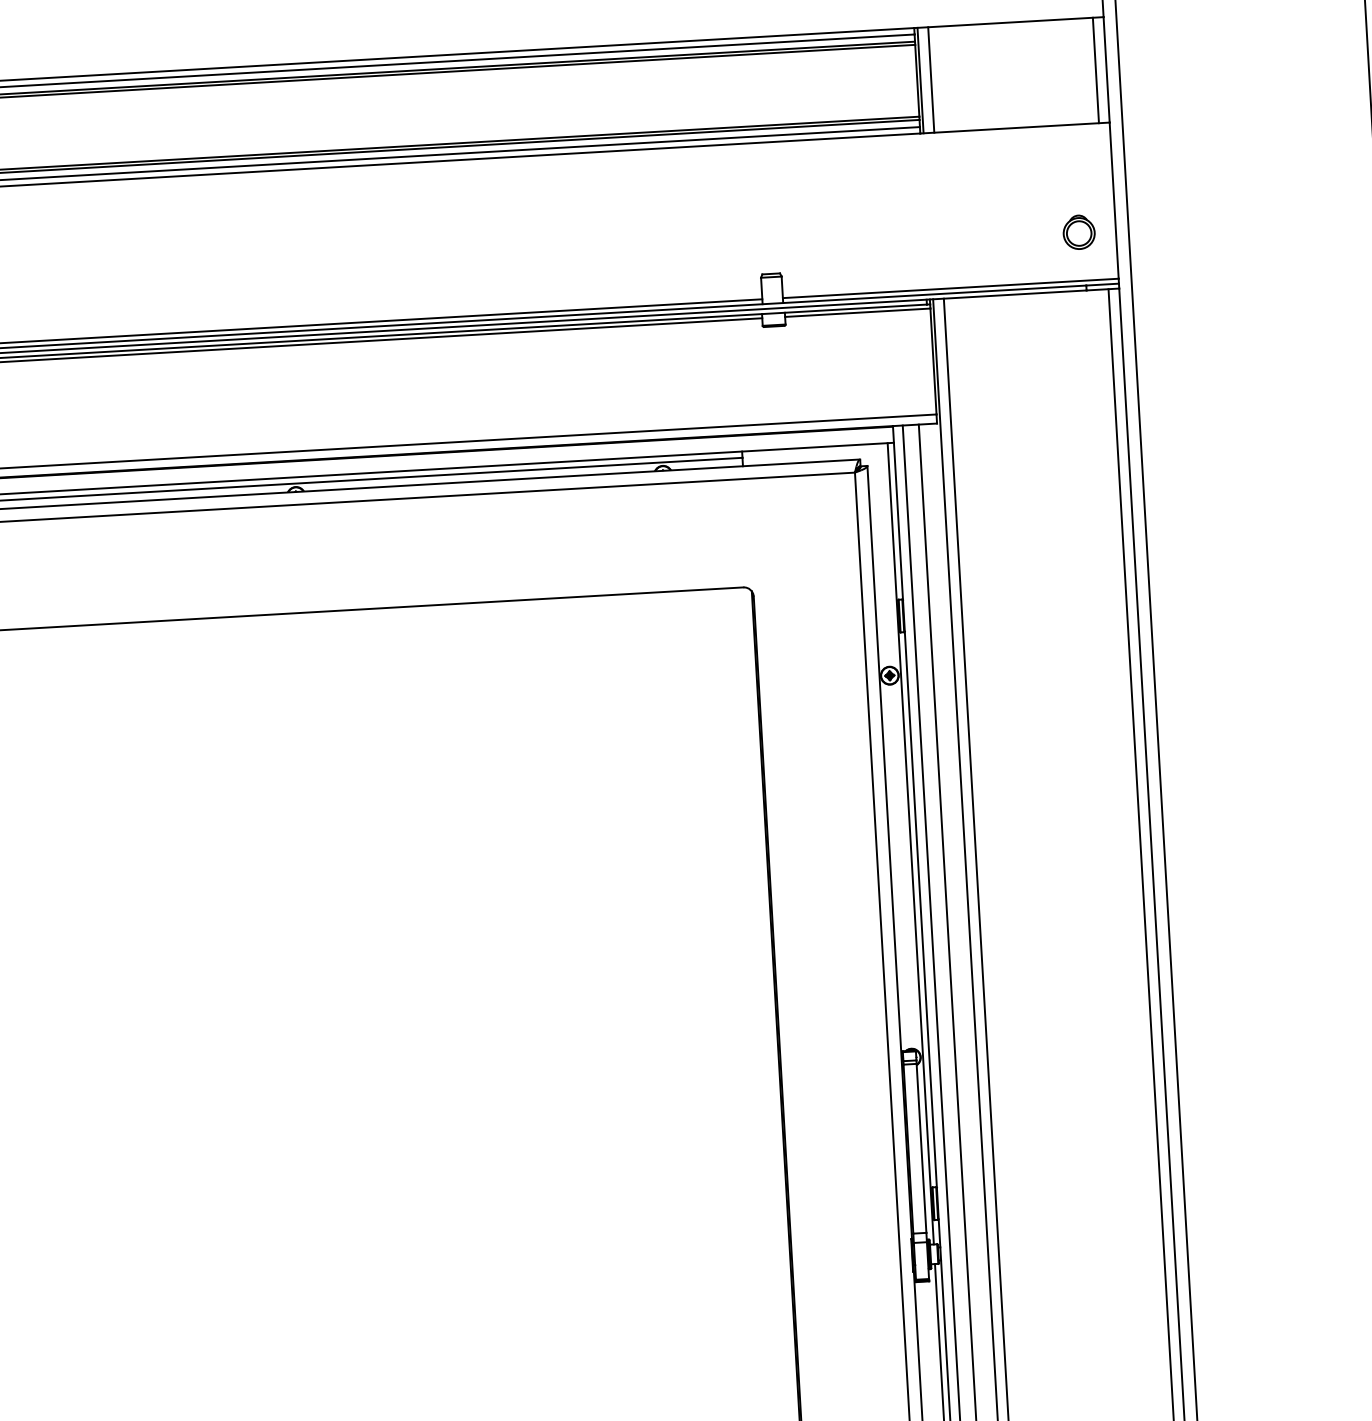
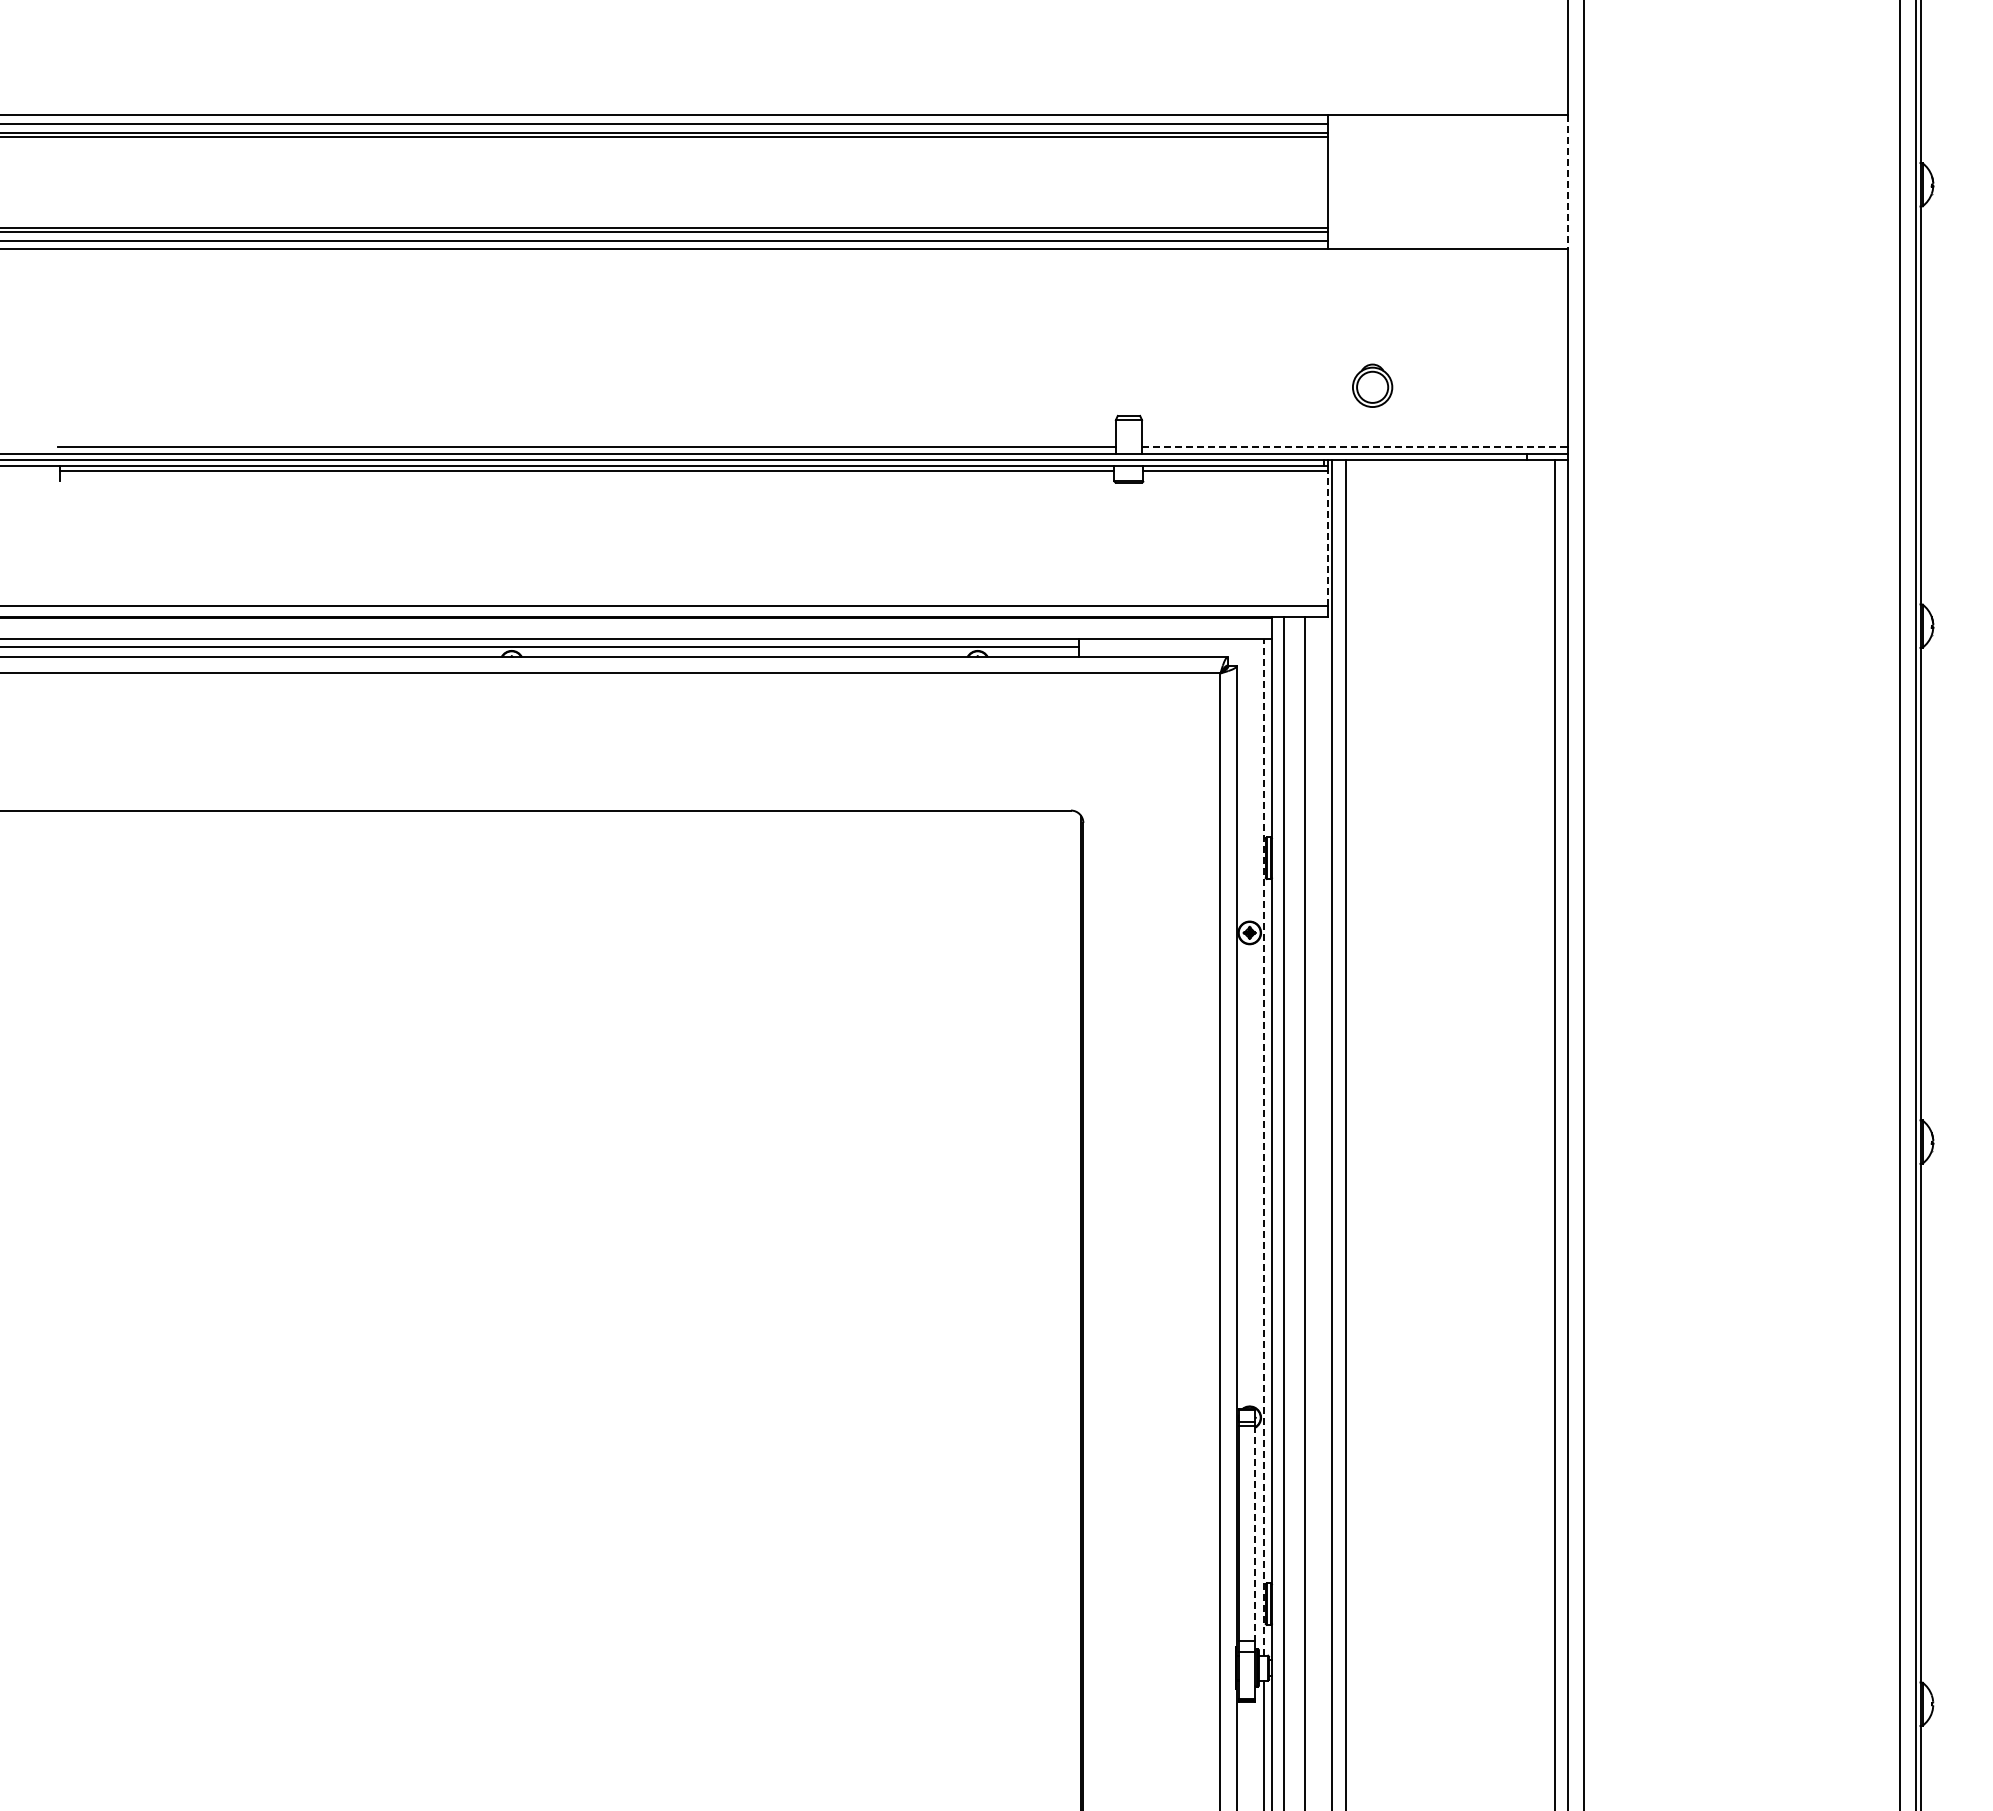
line: (1095, 70) -> (1554, 182), removed
line: (1106, 70) -> (1568, 182), solid -> dashed
line: (920, 80) -> (1332, 182), removed
line: (931, 80) -> (1345, 182), removed
part: (1079, 232) -> (1372, 385), moved
line: (951, 288) -> (1355, 447), solid -> dashed
line: (933, 361) -> (1327, 538), solid -> dashed
line: (910, 844) -> (1263, 1147), solid -> dashed
line: (921, 1148) -> (1255, 1533), solid -> dashed

